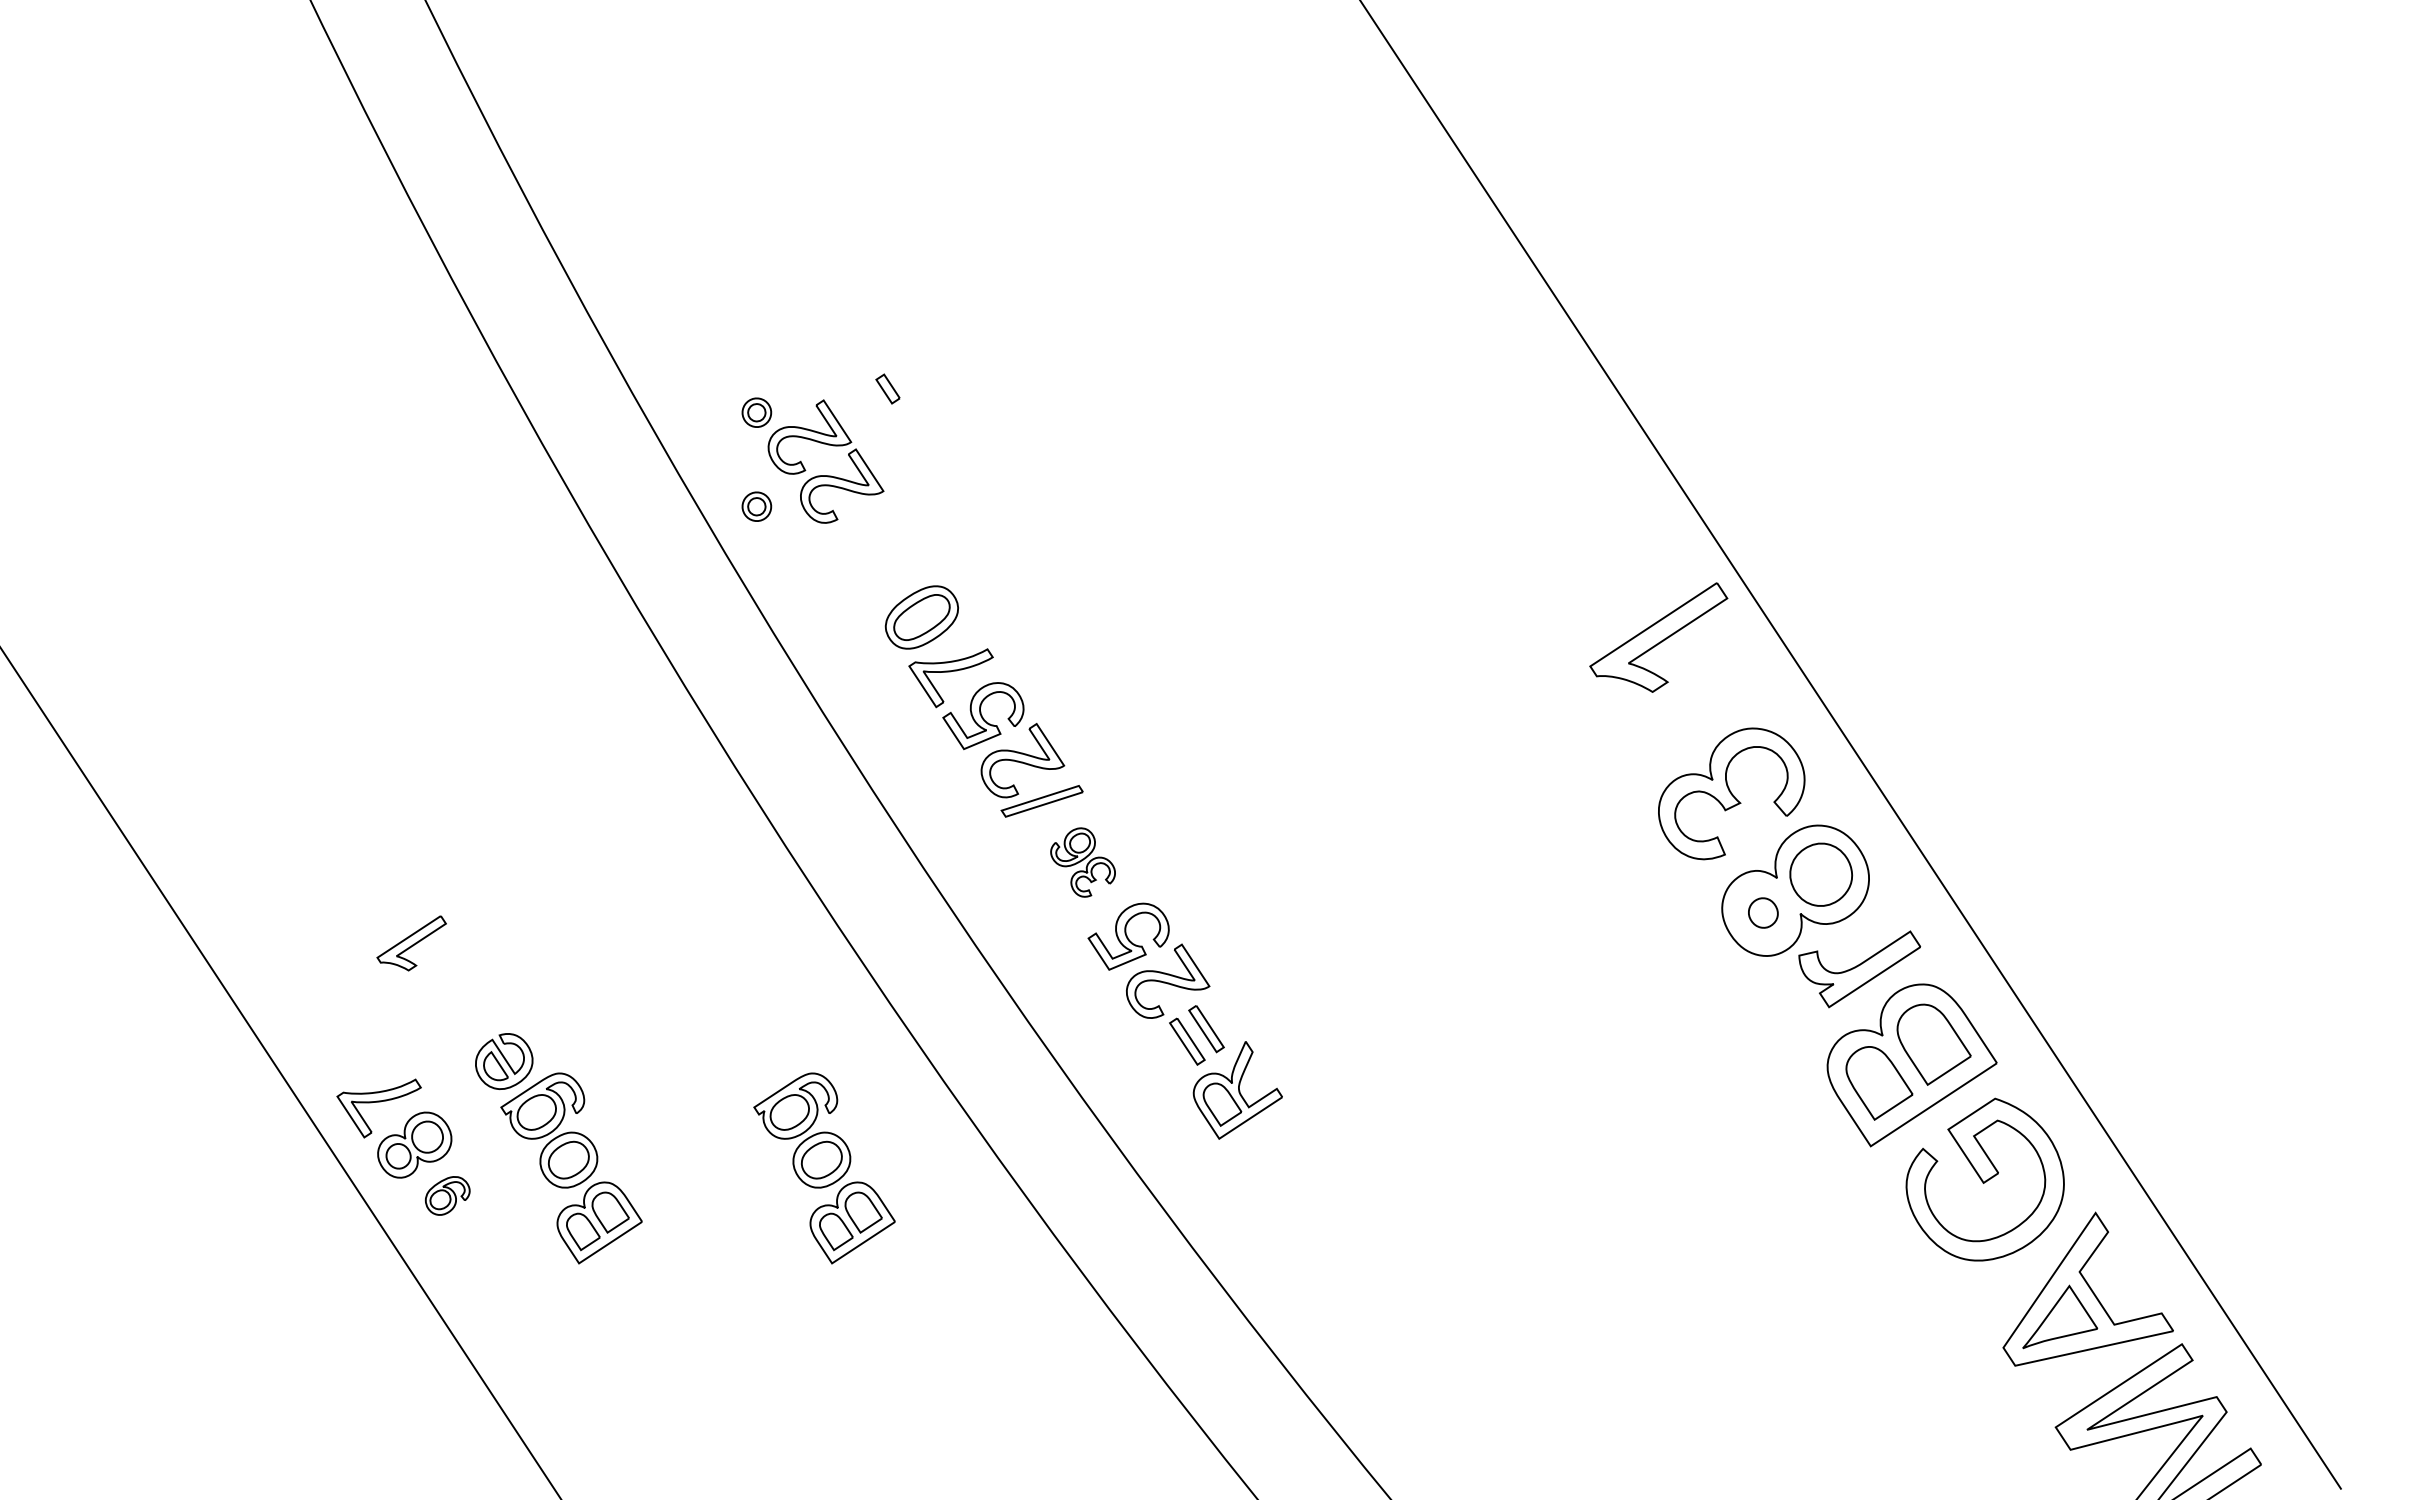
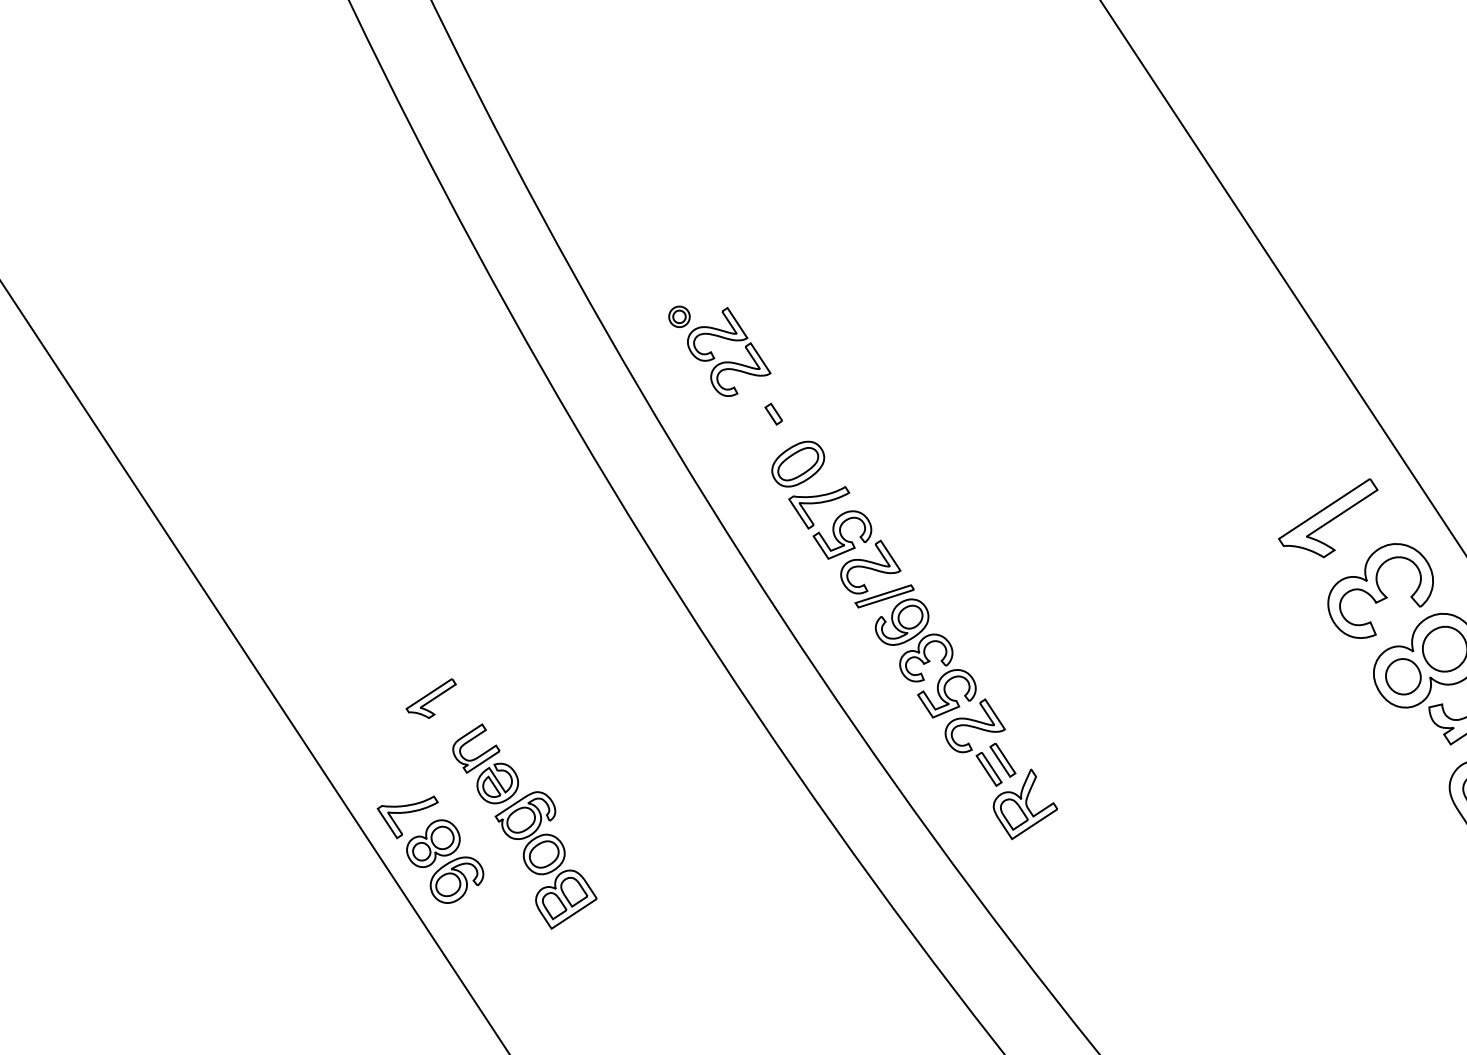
part: (887, 388) -> (773, 413), moved
part: (756, 506) -> (679, 384), removed
part: (1658, 637) -> (1328, 518), moved
part: (1082, 862) -> (913, 640), size x1.67
part: (1763, 912) -> (1403, 676), size x1.67
part: (480, 1021) -> (480, 754), added
part: (824, 1168) -> (728, 860), removed
part: (447, 1195) -> (456, 879), size x1.67

